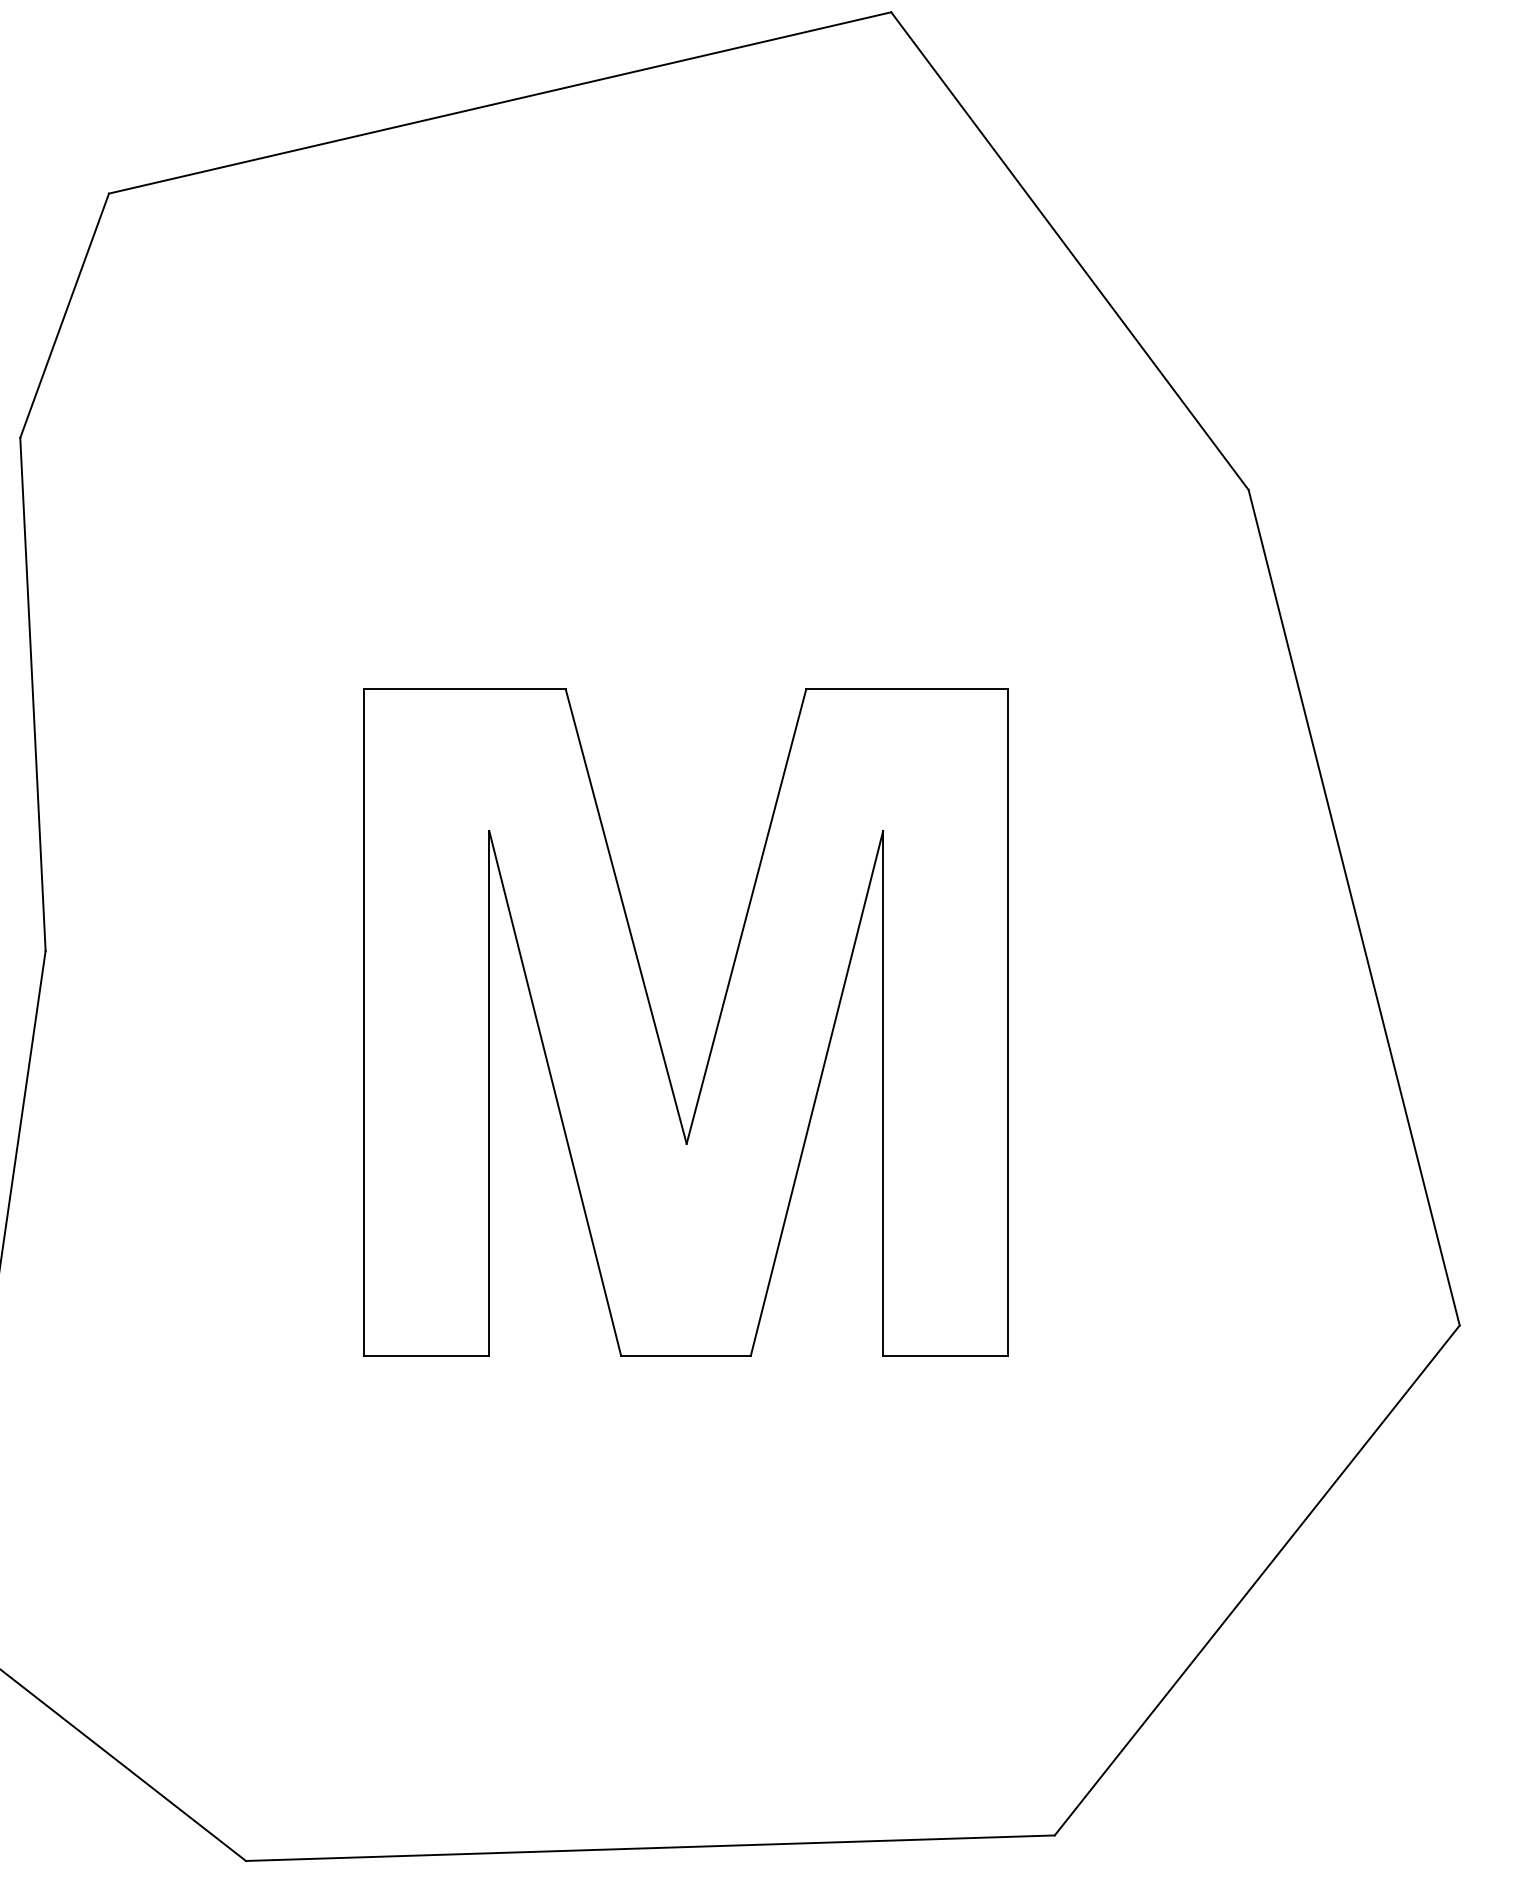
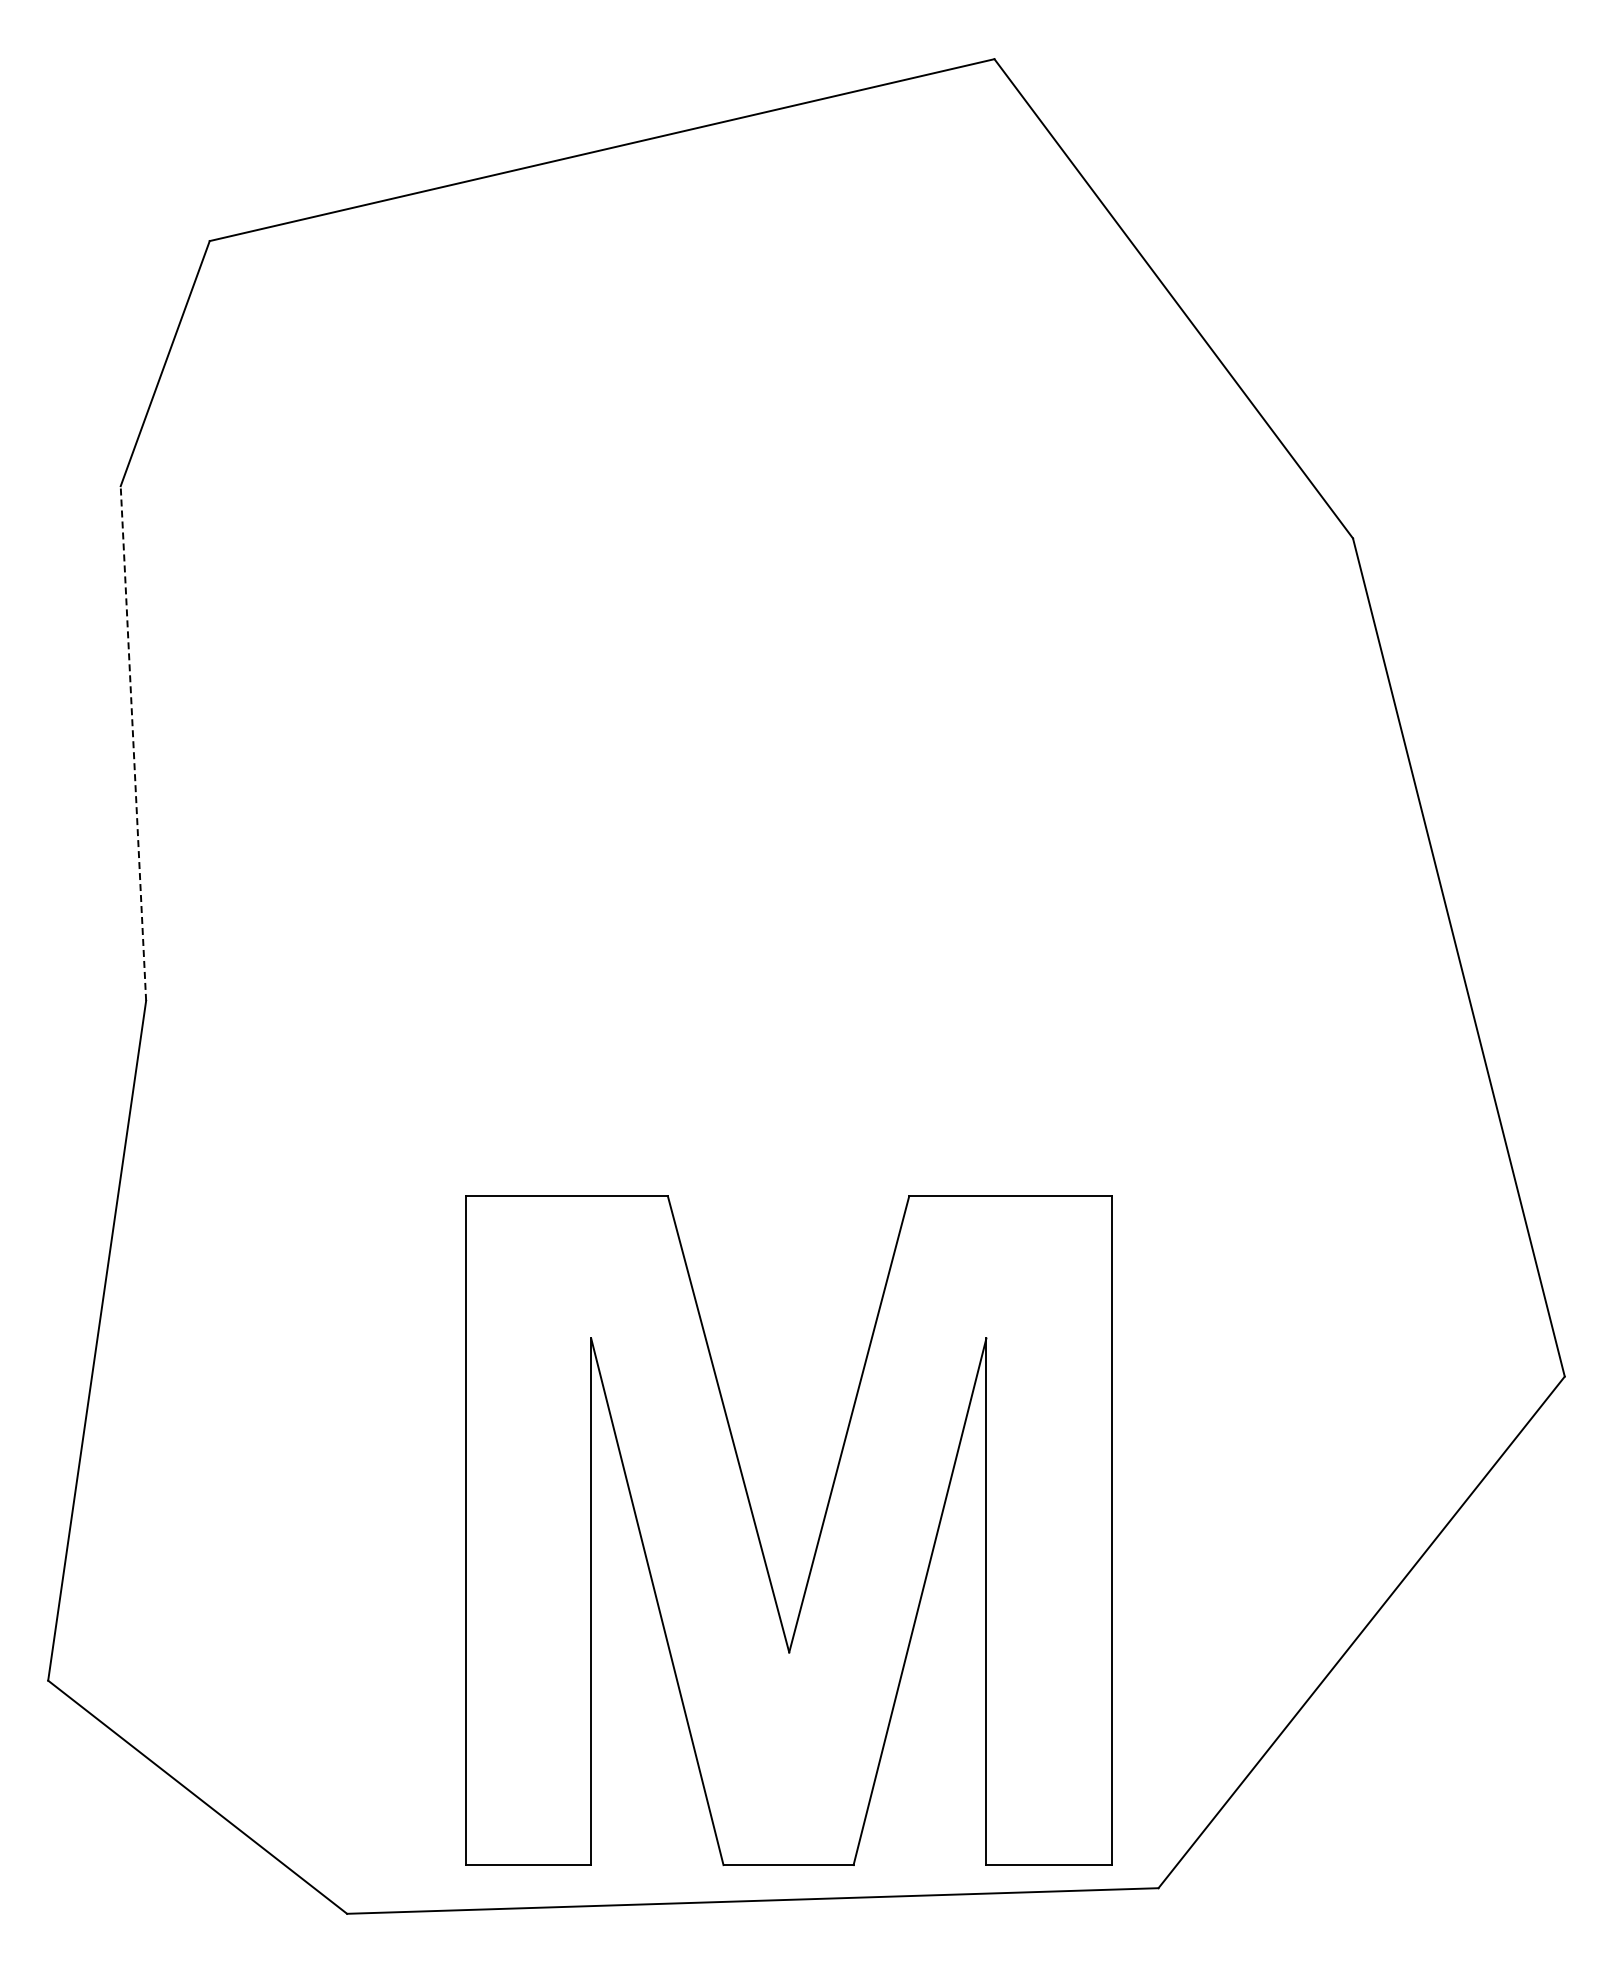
line: (33, 694) -> (133, 743), solid -> dashed
part: (658, 1031) -> (760, 1539), moved

